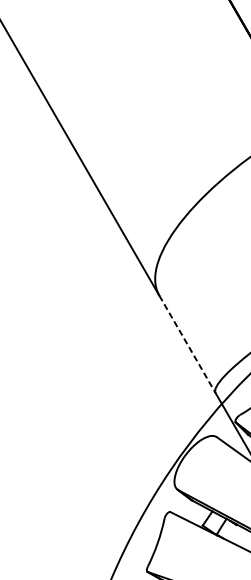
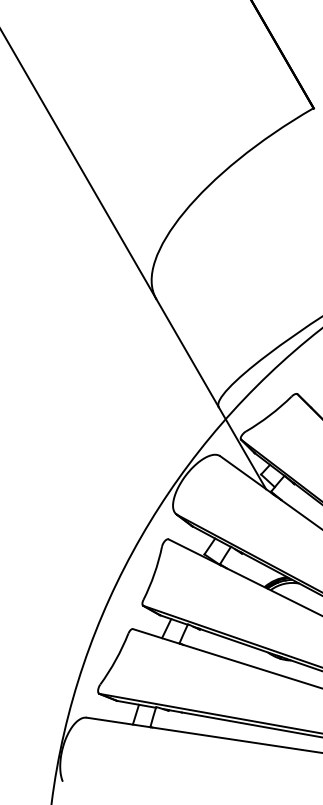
line: (187, 344) -> (187, 353), dashed -> solid

